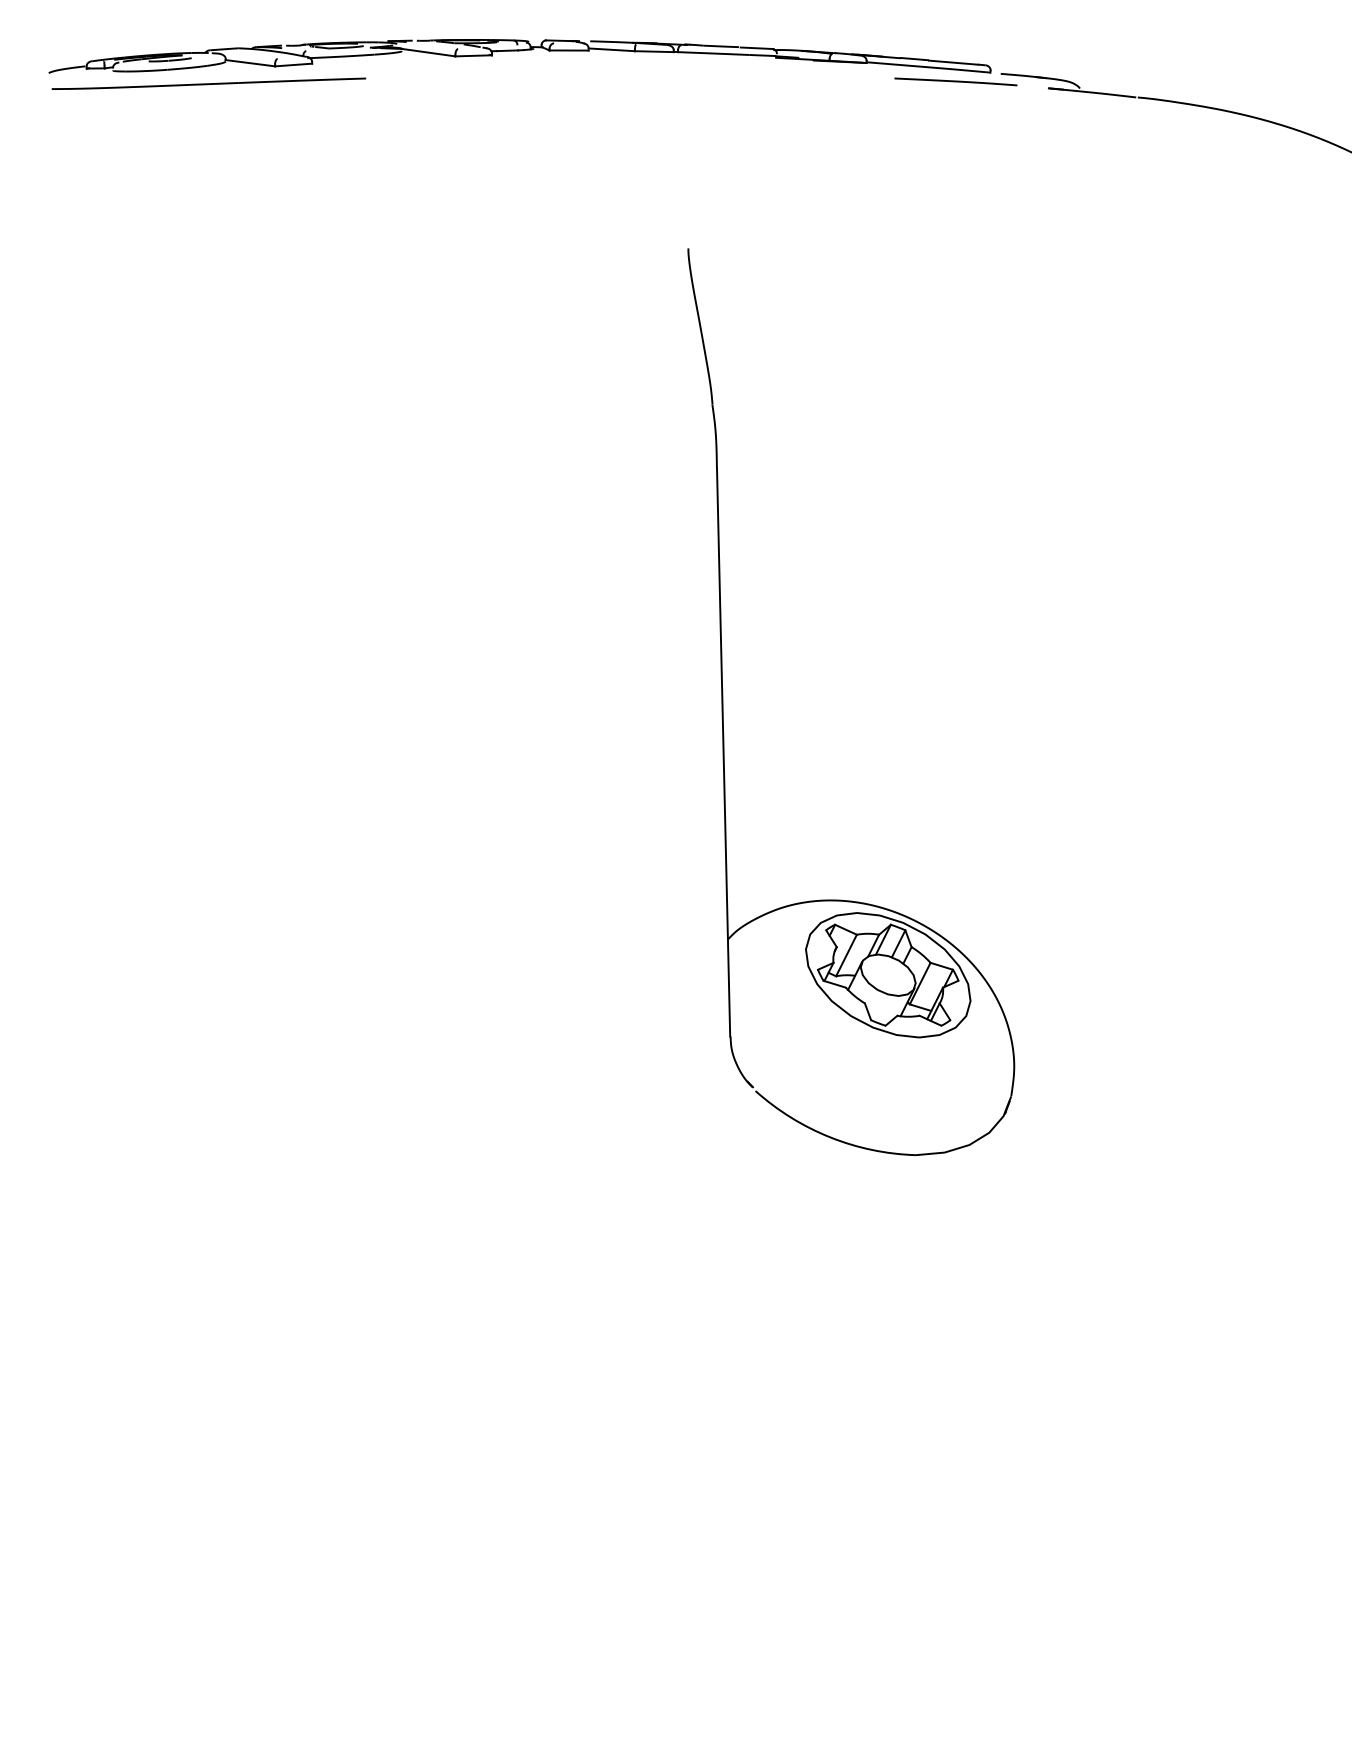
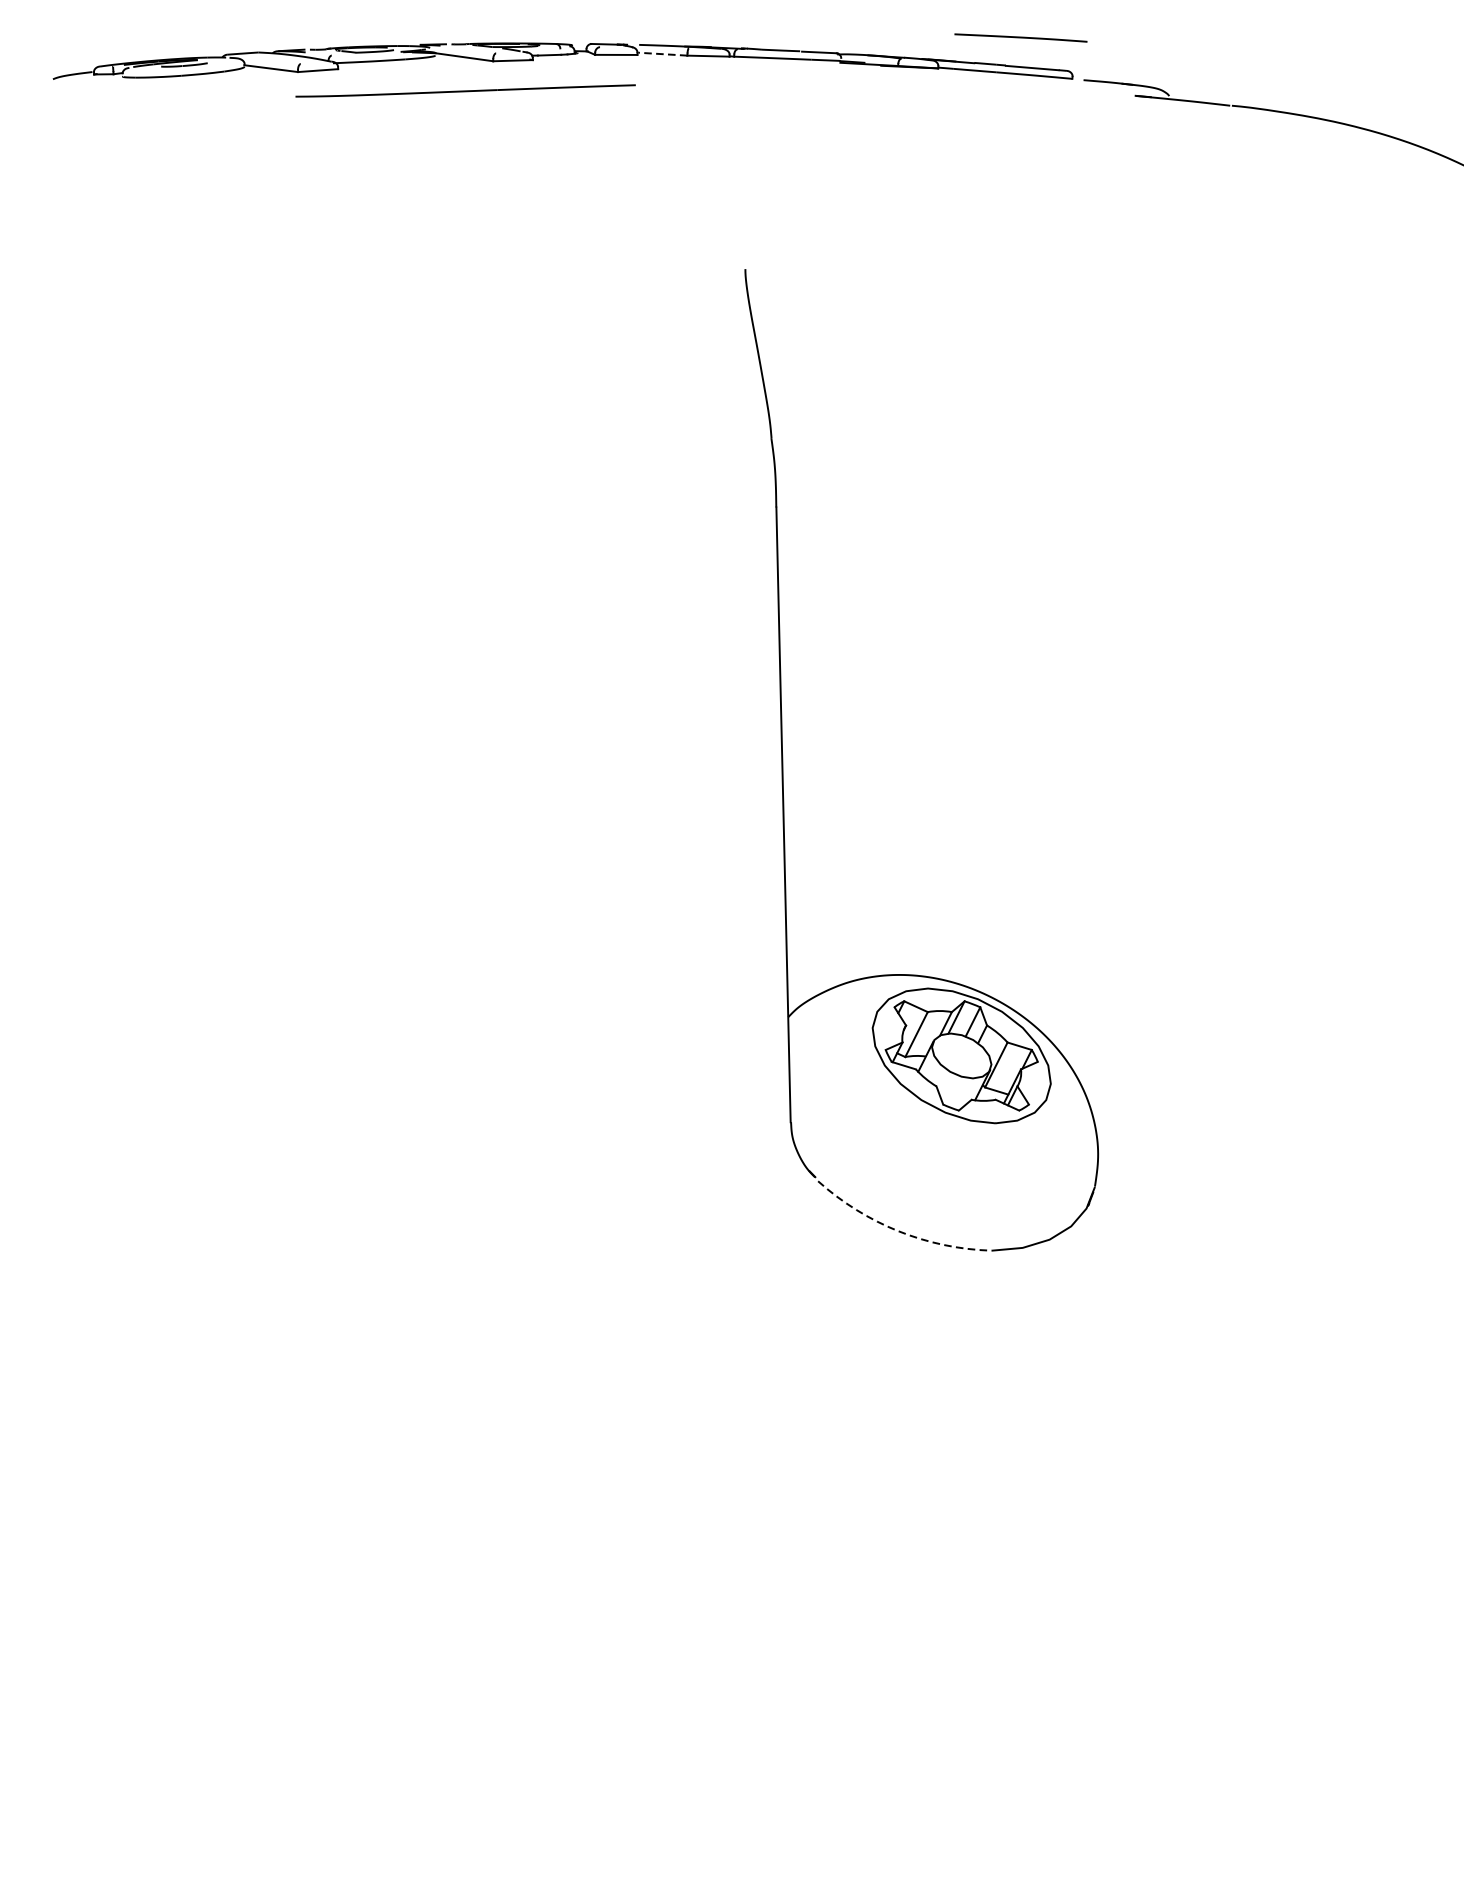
line: (612, 49) -> (663, 53), solid -> dashed
line: (955, 81) -> (1020, 37), moved
line: (208, 83) -> (465, 90), moved
arc: (830, 1137) -> (899, 1231), solid -> dashed

